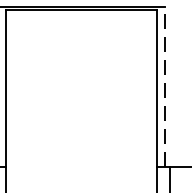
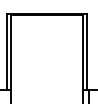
line: (165, 86) -> (87, 51), dashed -> solid

